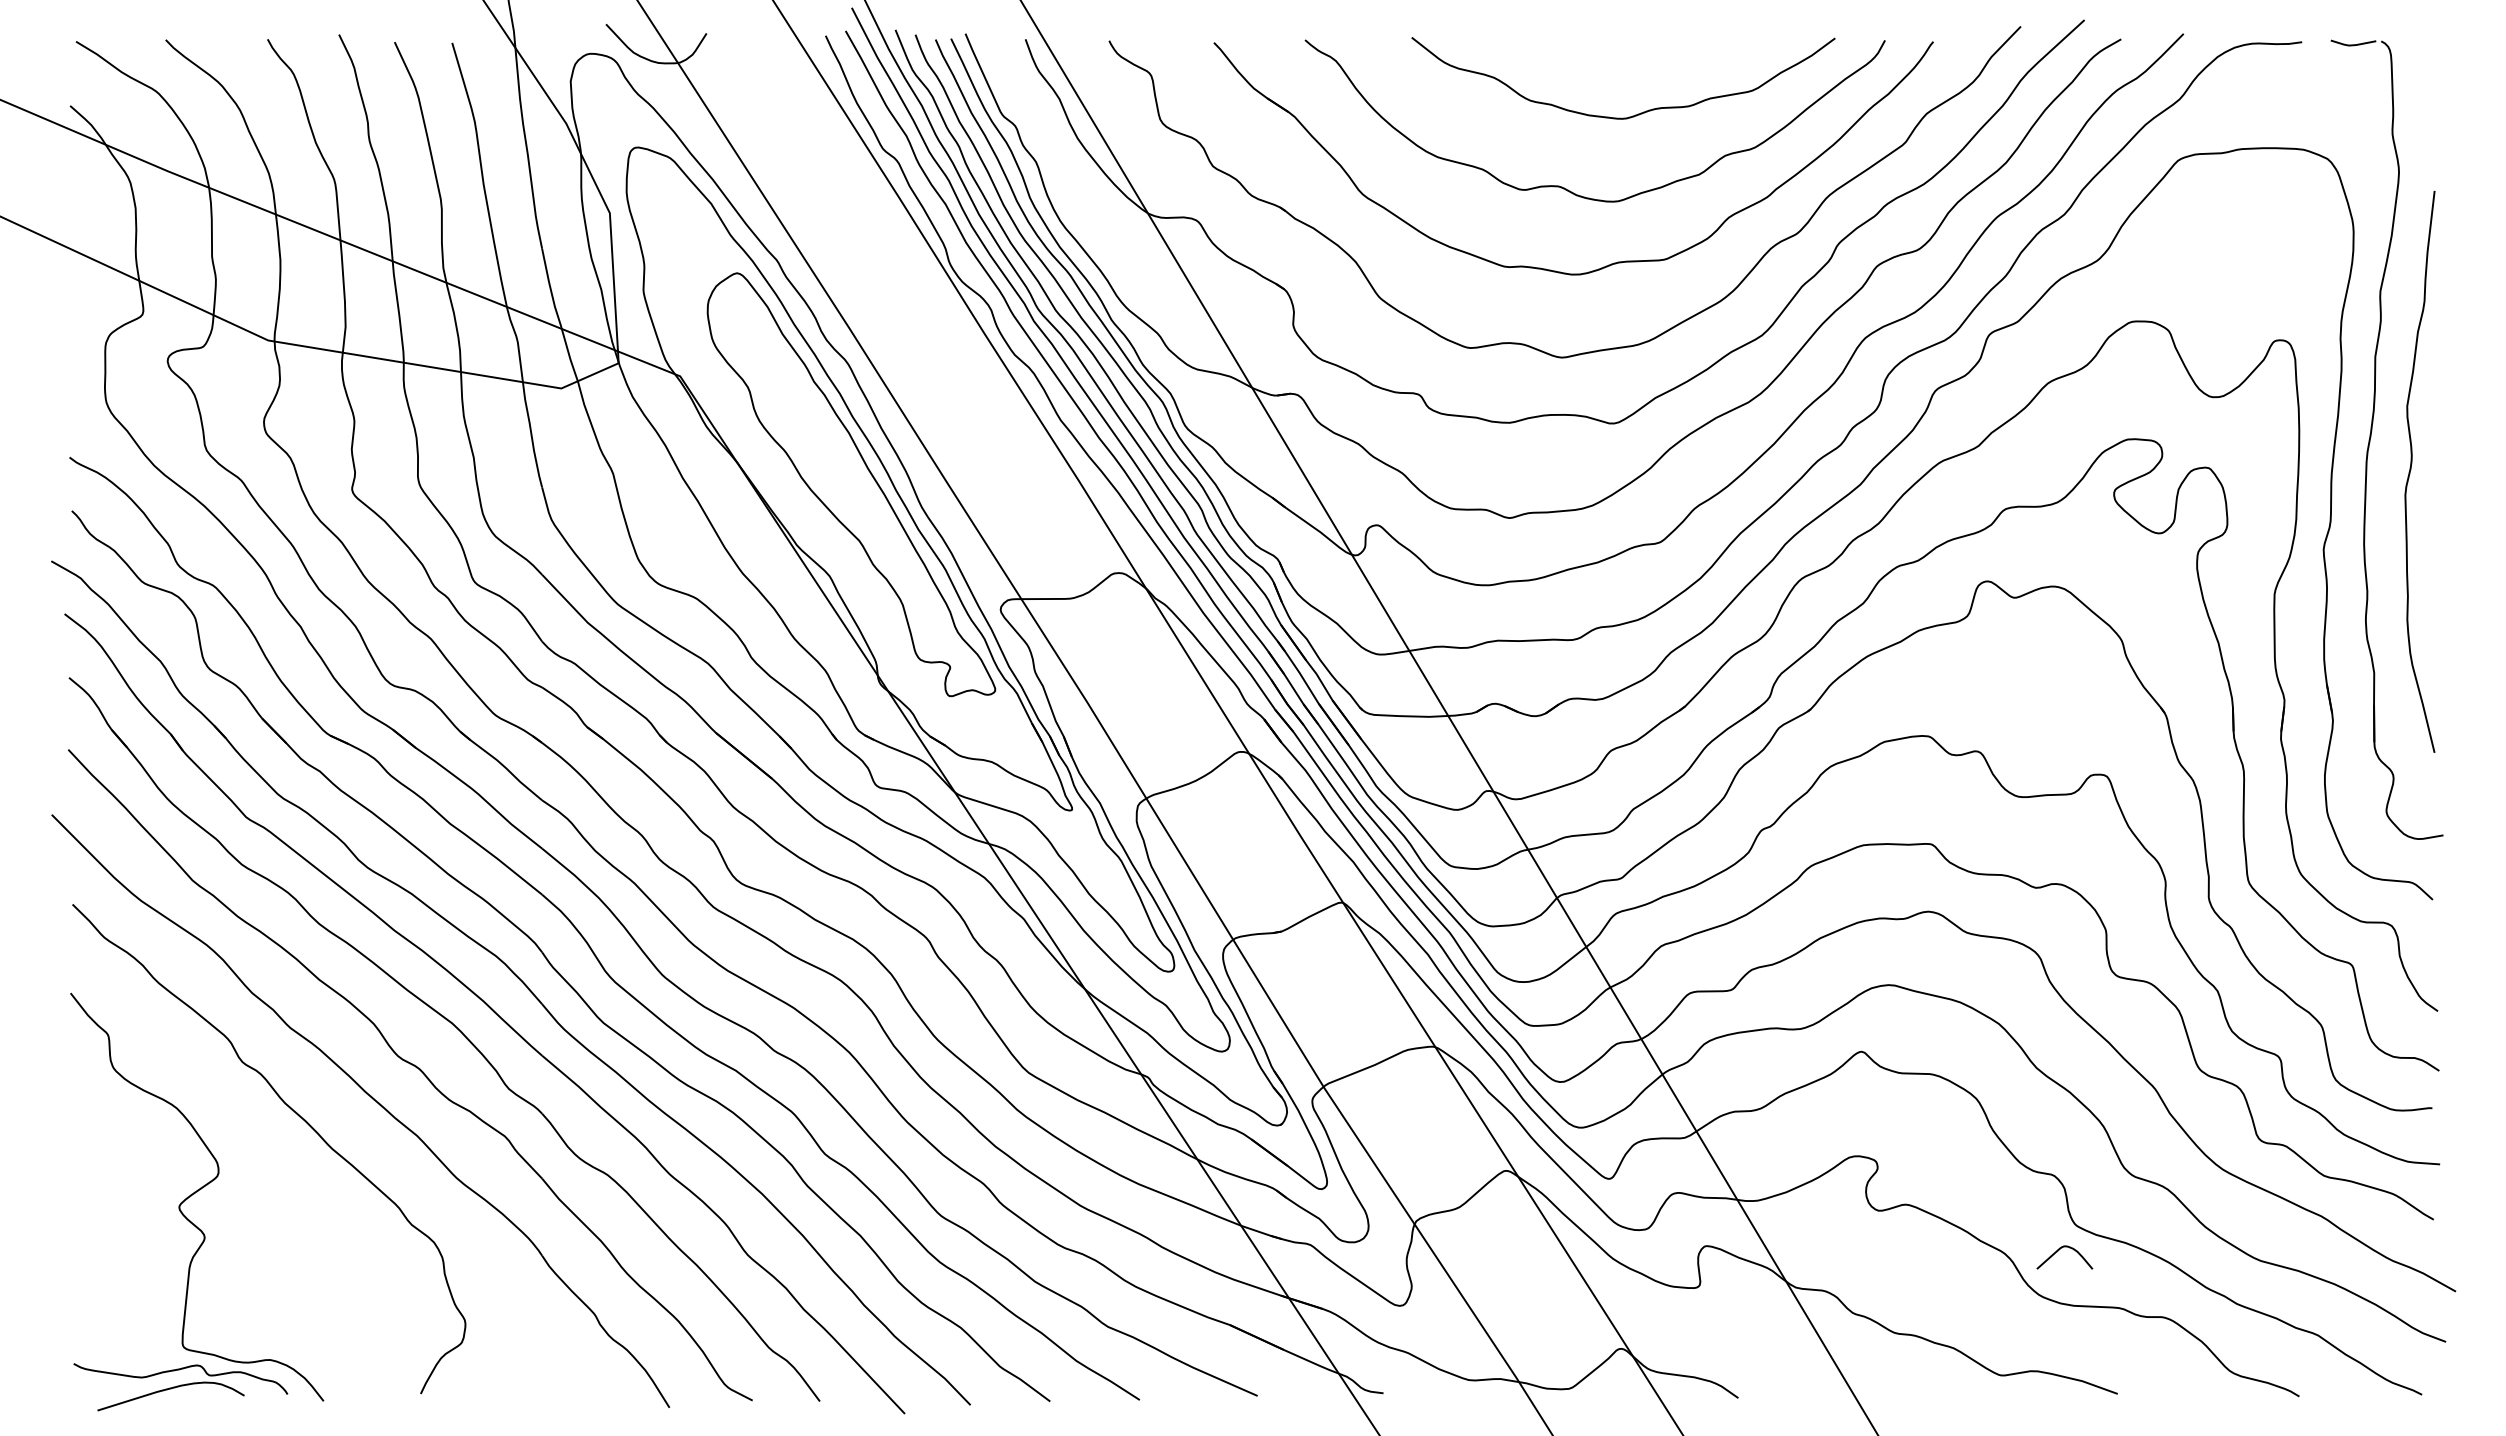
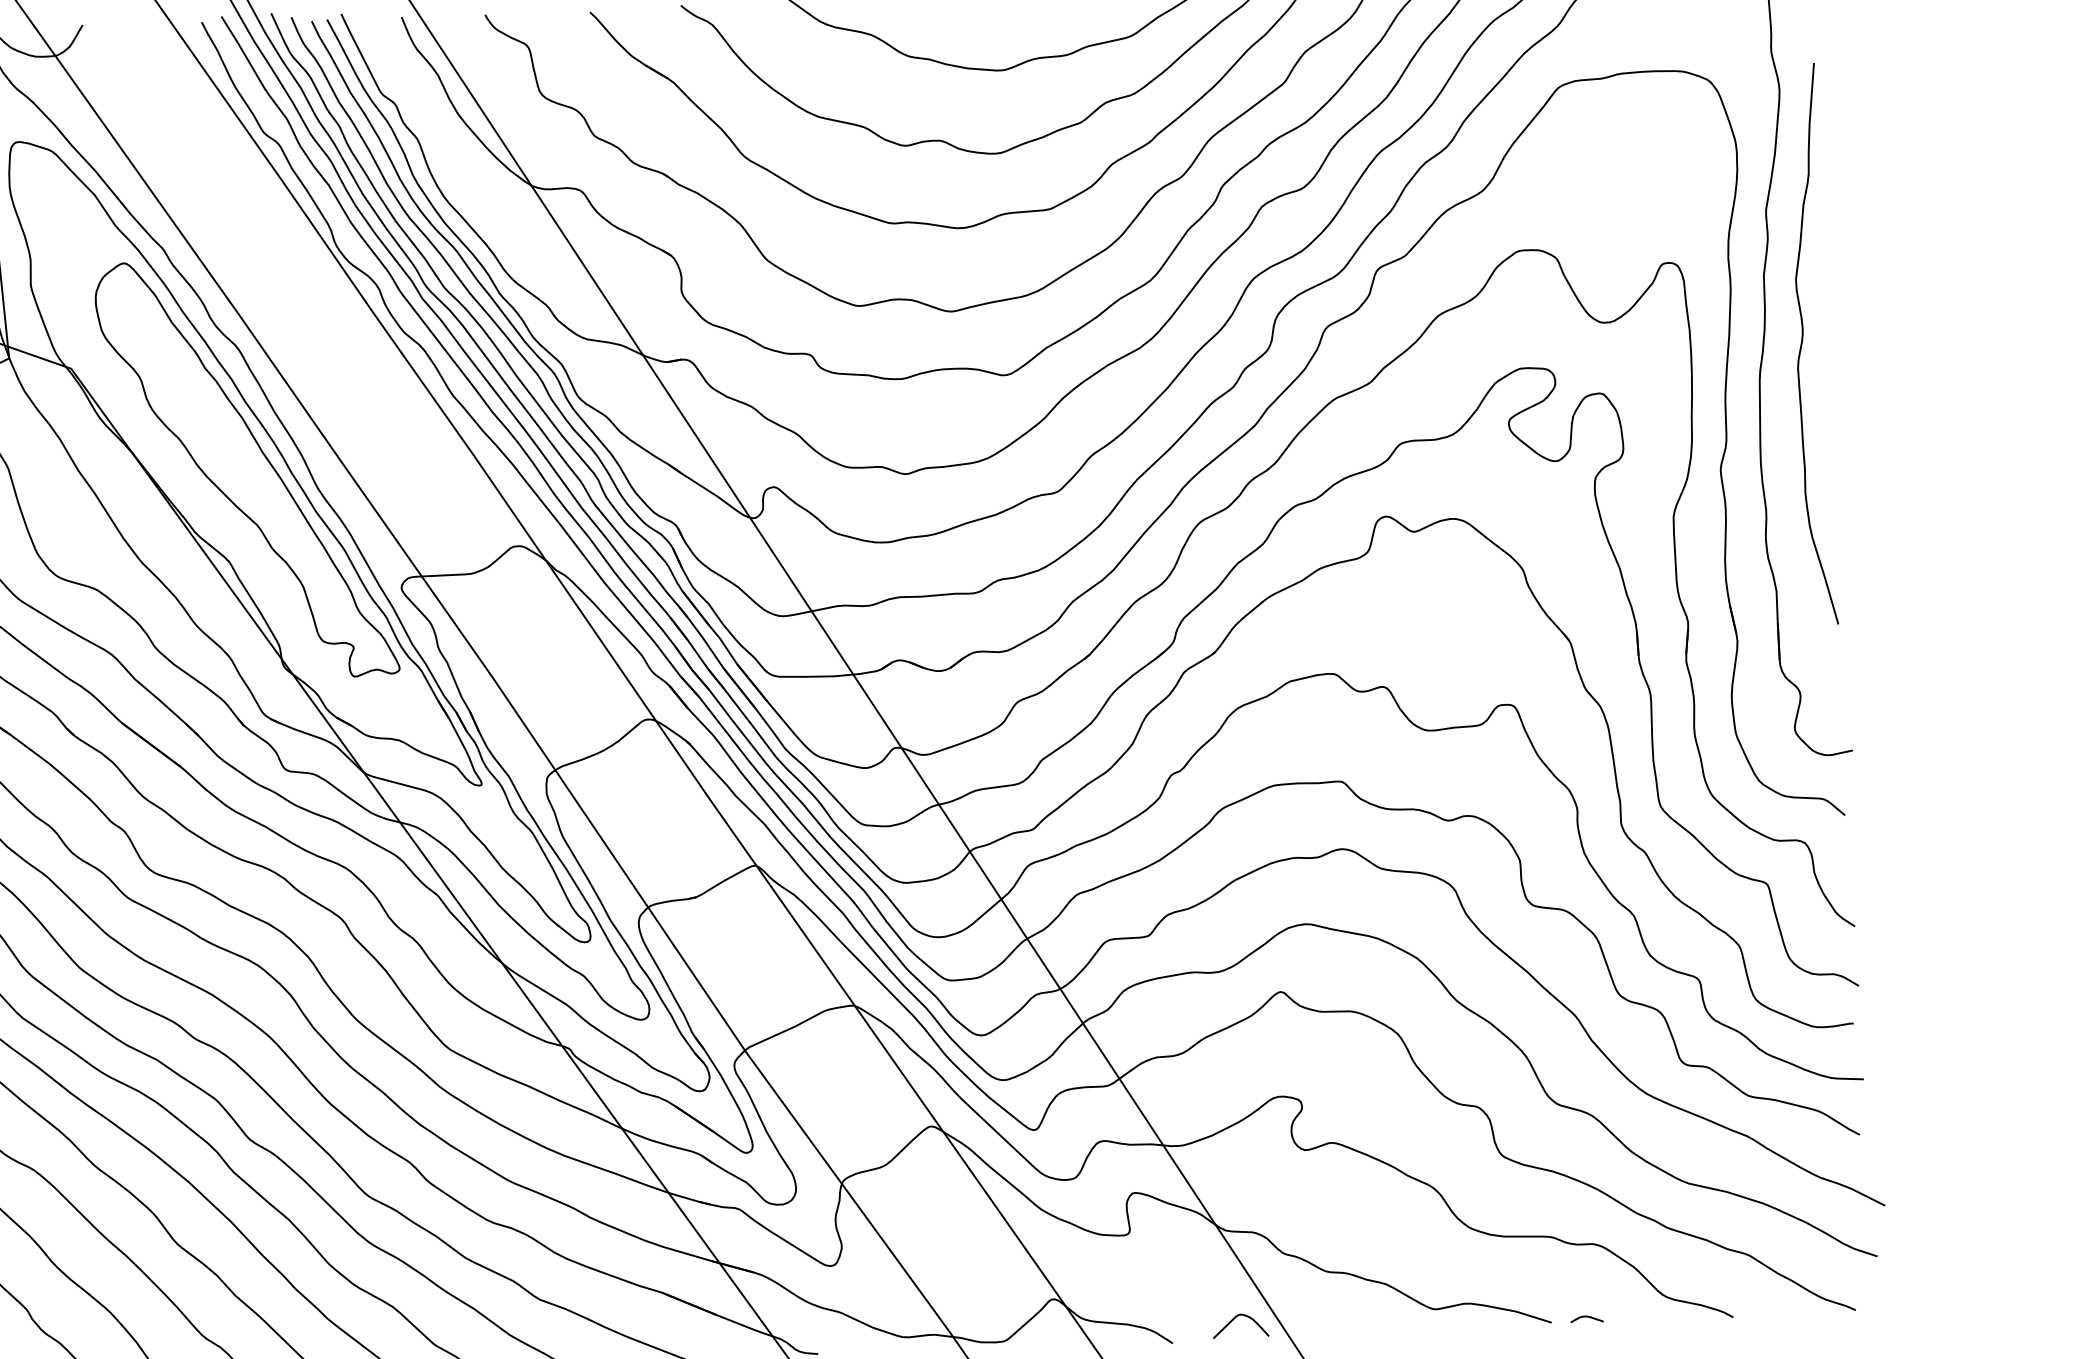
curve: (2411, 470) -> (1803, 343), moved
curve: (2058, 1251) -> (1234, 1320), moved
curve: (2152, 1390) -> (1586, 1317), added

